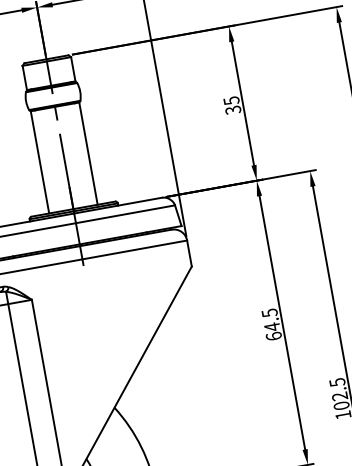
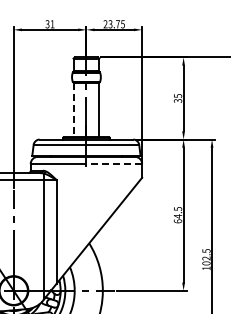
line: (40, 163) -> (73, 110), solid -> dashed
line: (135, 249) -> (114, 163), solid -> dashed

